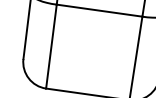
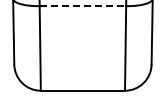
line: (100, 11) -> (83, 6), solid -> dashed

